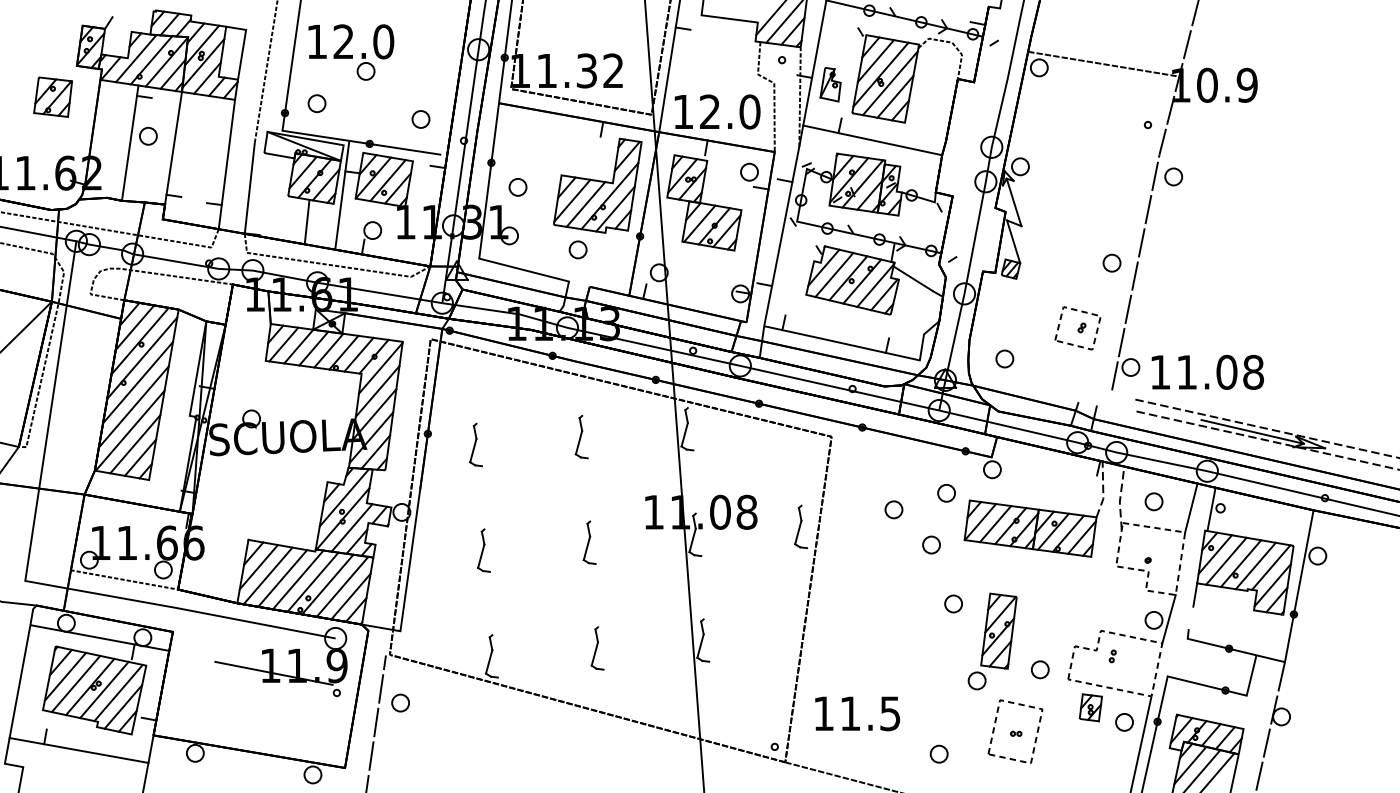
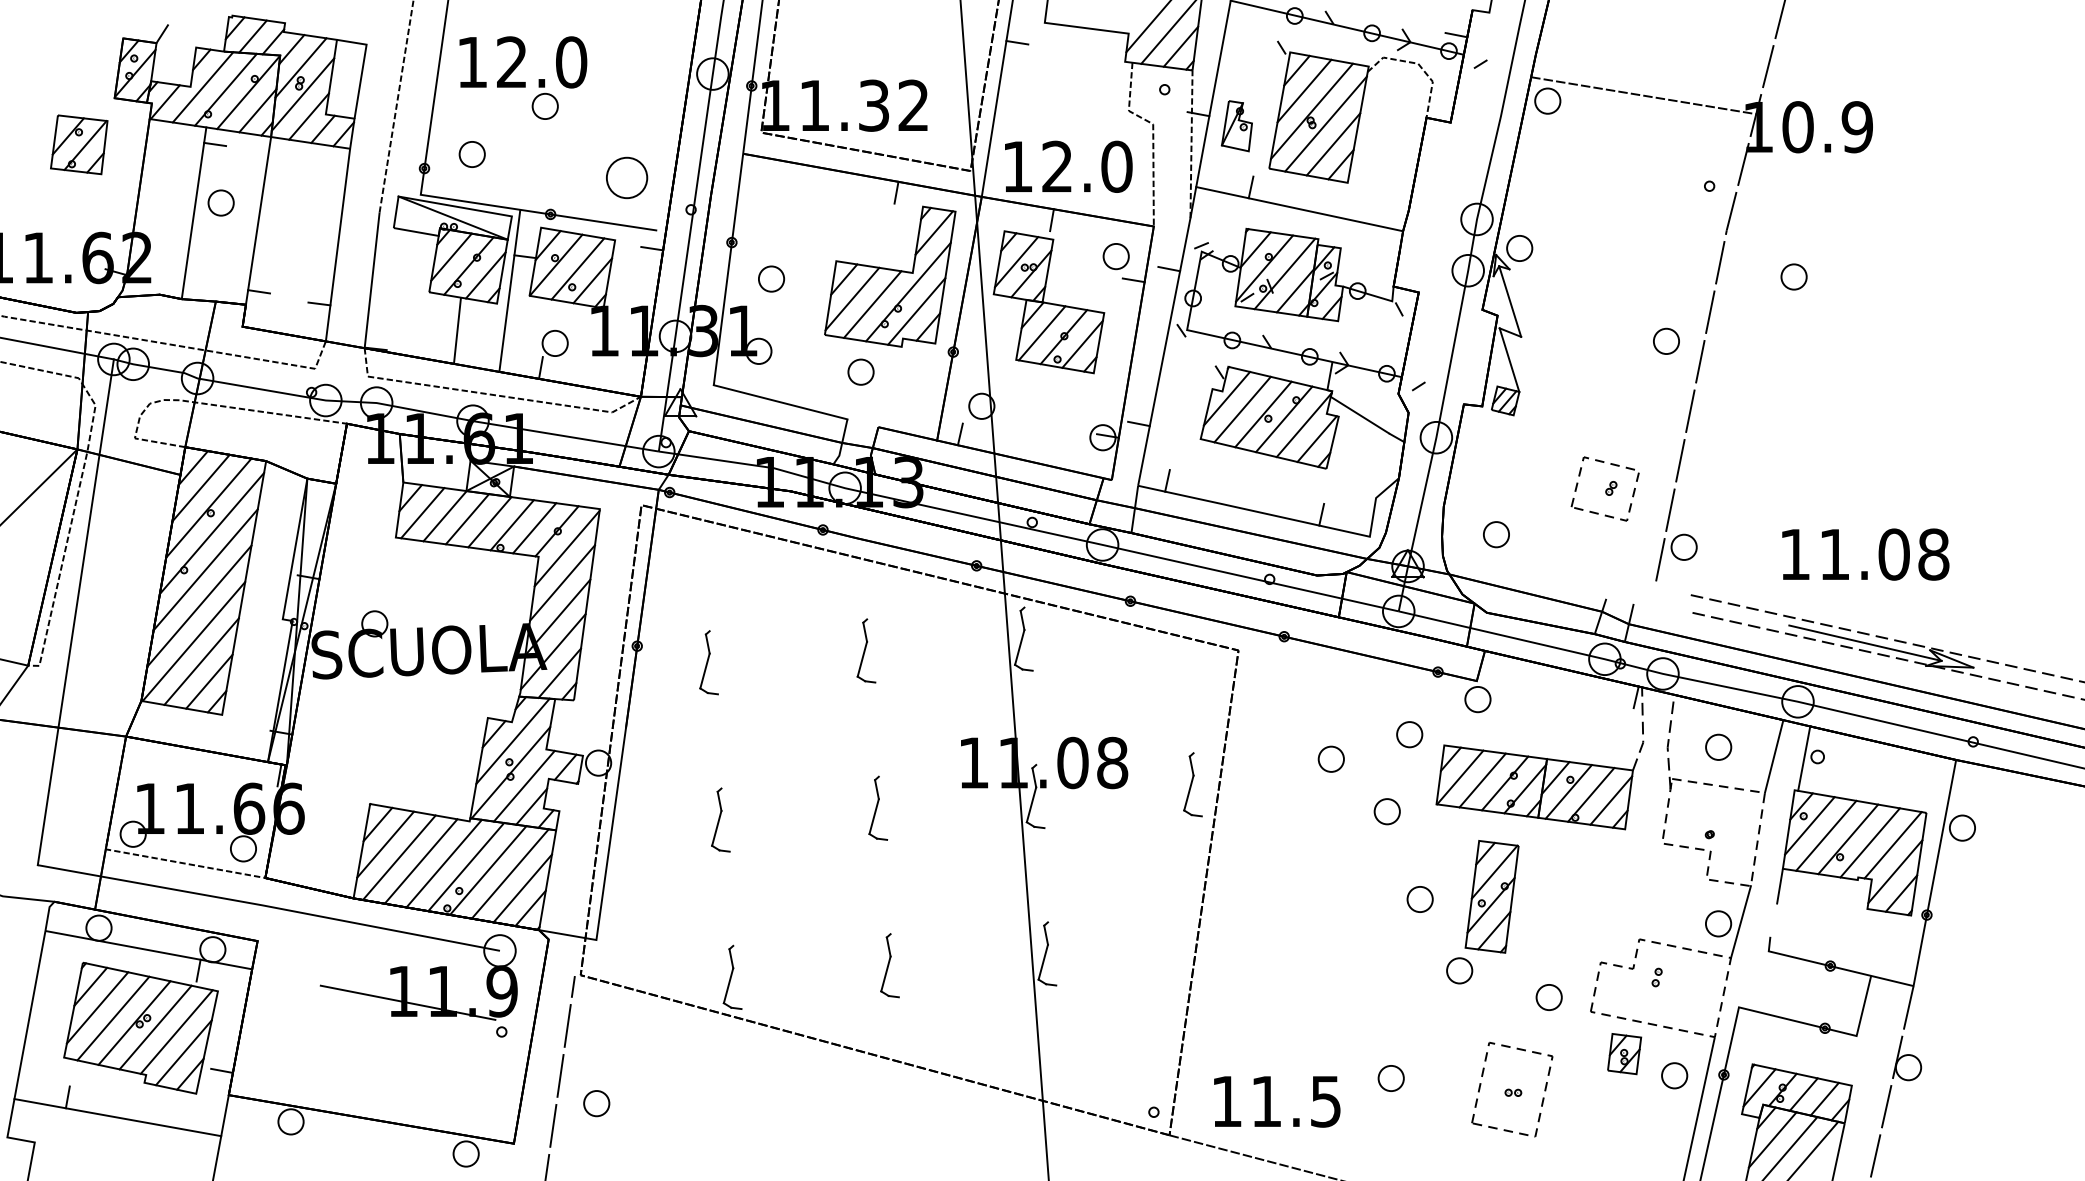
part: (420, 119) -> (626, 178), size x1.6
part: (1173, 176) -> (1793, 276), moved
part: (1111, 262) -> (1665, 340), moved
text: (1207, 371) -> (1865, 553), moved
part: (992, 641) -> (1482, 912), moved
part: (400, 702) -> (596, 1102), moved
text: (857, 713) -> (1277, 1101), moved
part: (938, 753) -> (1390, 1077), moved

